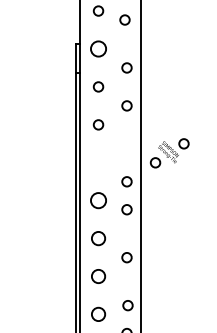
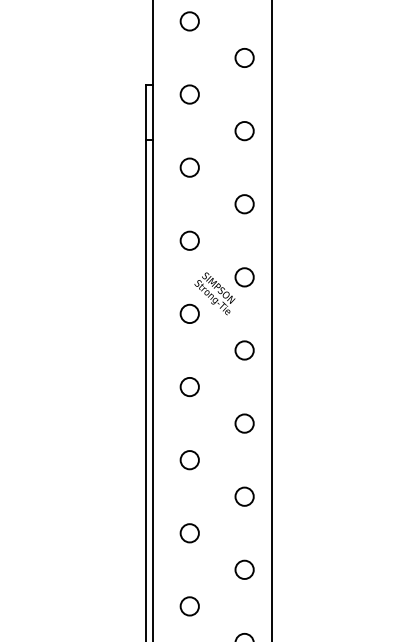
circle: (124, 19) -> (243, 56), moved
circle: (98, 48) -> (189, 93), size x0.62
part: (169, 153) -> (216, 295), moved
circle: (98, 200) -> (189, 386), size x0.62
circle: (126, 209) -> (243, 423), moved
circle: (98, 238) -> (189, 459), size x0.71
circle: (98, 276) -> (189, 533), size x0.71
circle: (127, 305) -> (243, 569), moved
circle: (98, 314) -> (189, 606), size x0.71

